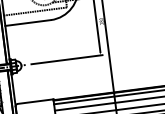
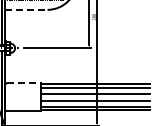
line: (28, 22) -> (26, 9), solid -> dashed
line: (35, 101) -> (23, 83), solid -> dashed

